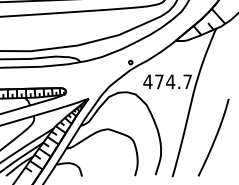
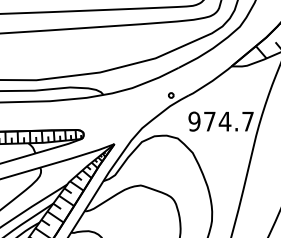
text: (147, 81) -> (193, 121), 474.7 -> 974.7

